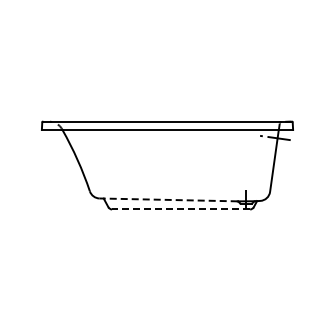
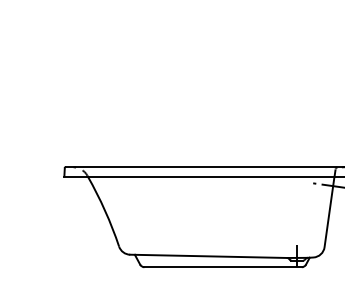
line: (168, 199) -> (208, 255), dashed -> solid
line: (181, 209) -> (223, 267), dashed -> solid

